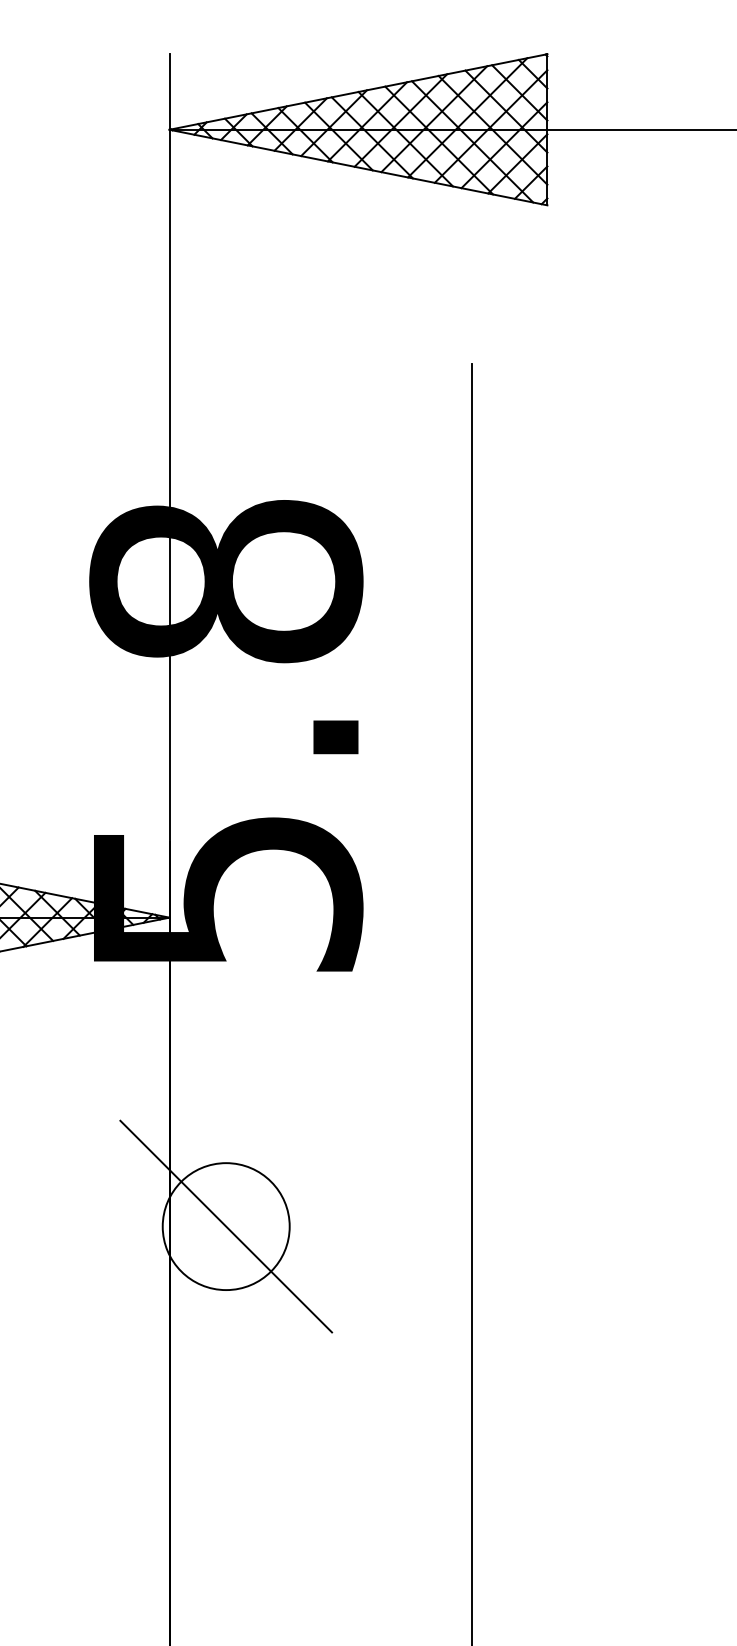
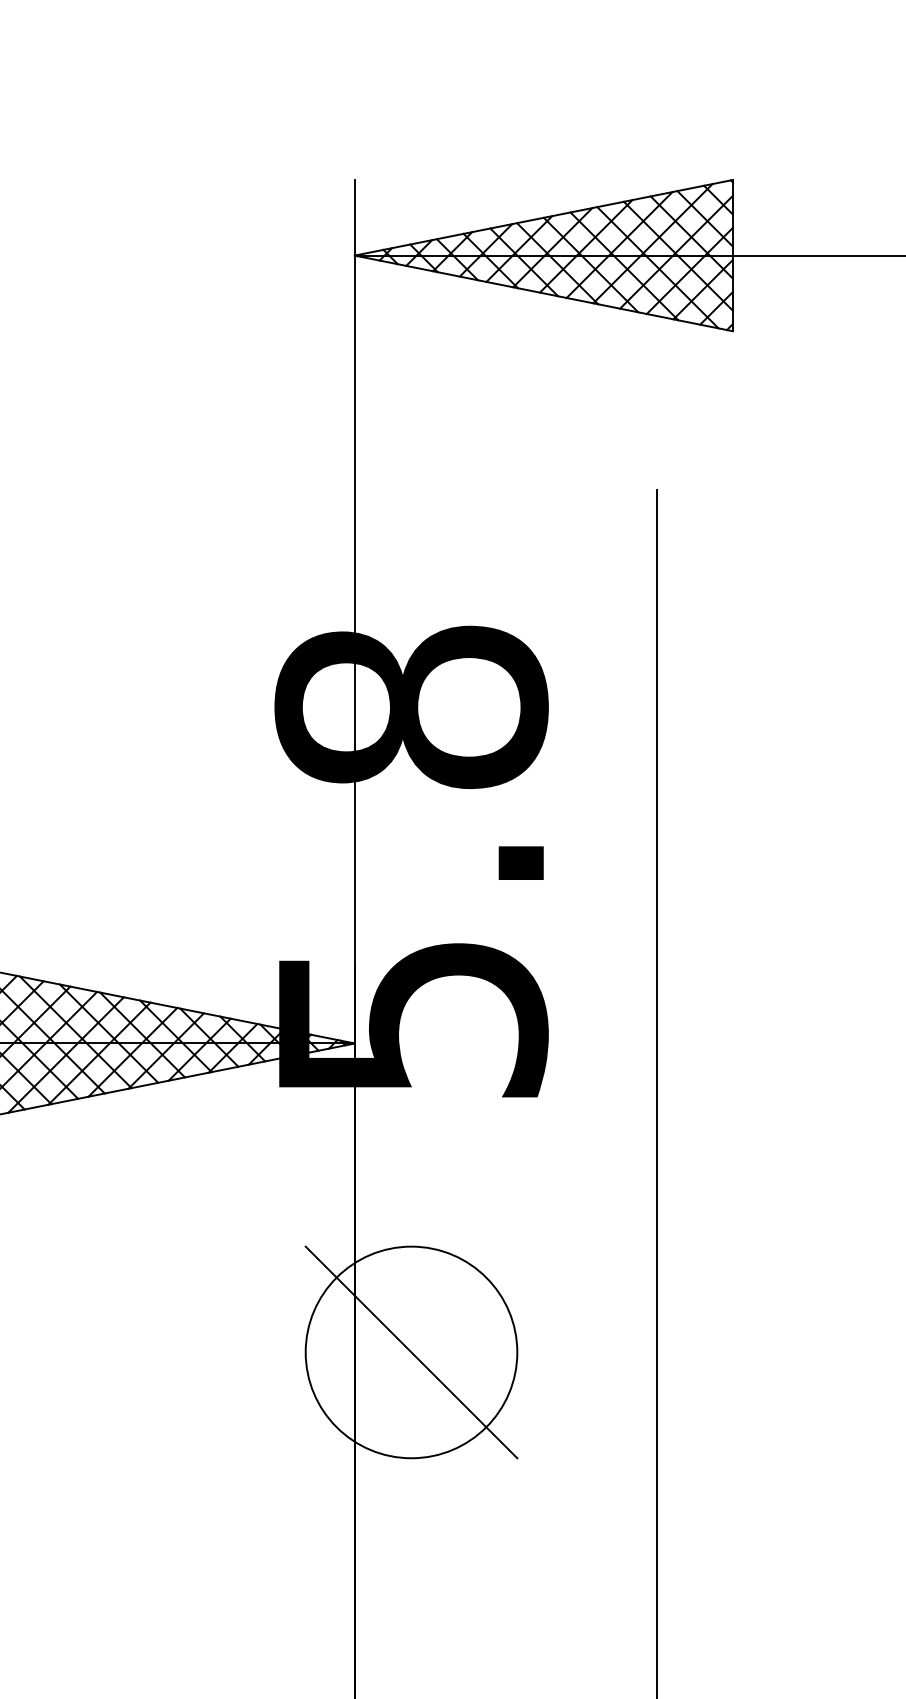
circle: (226, 1226) -> (411, 1352), size x1.67

